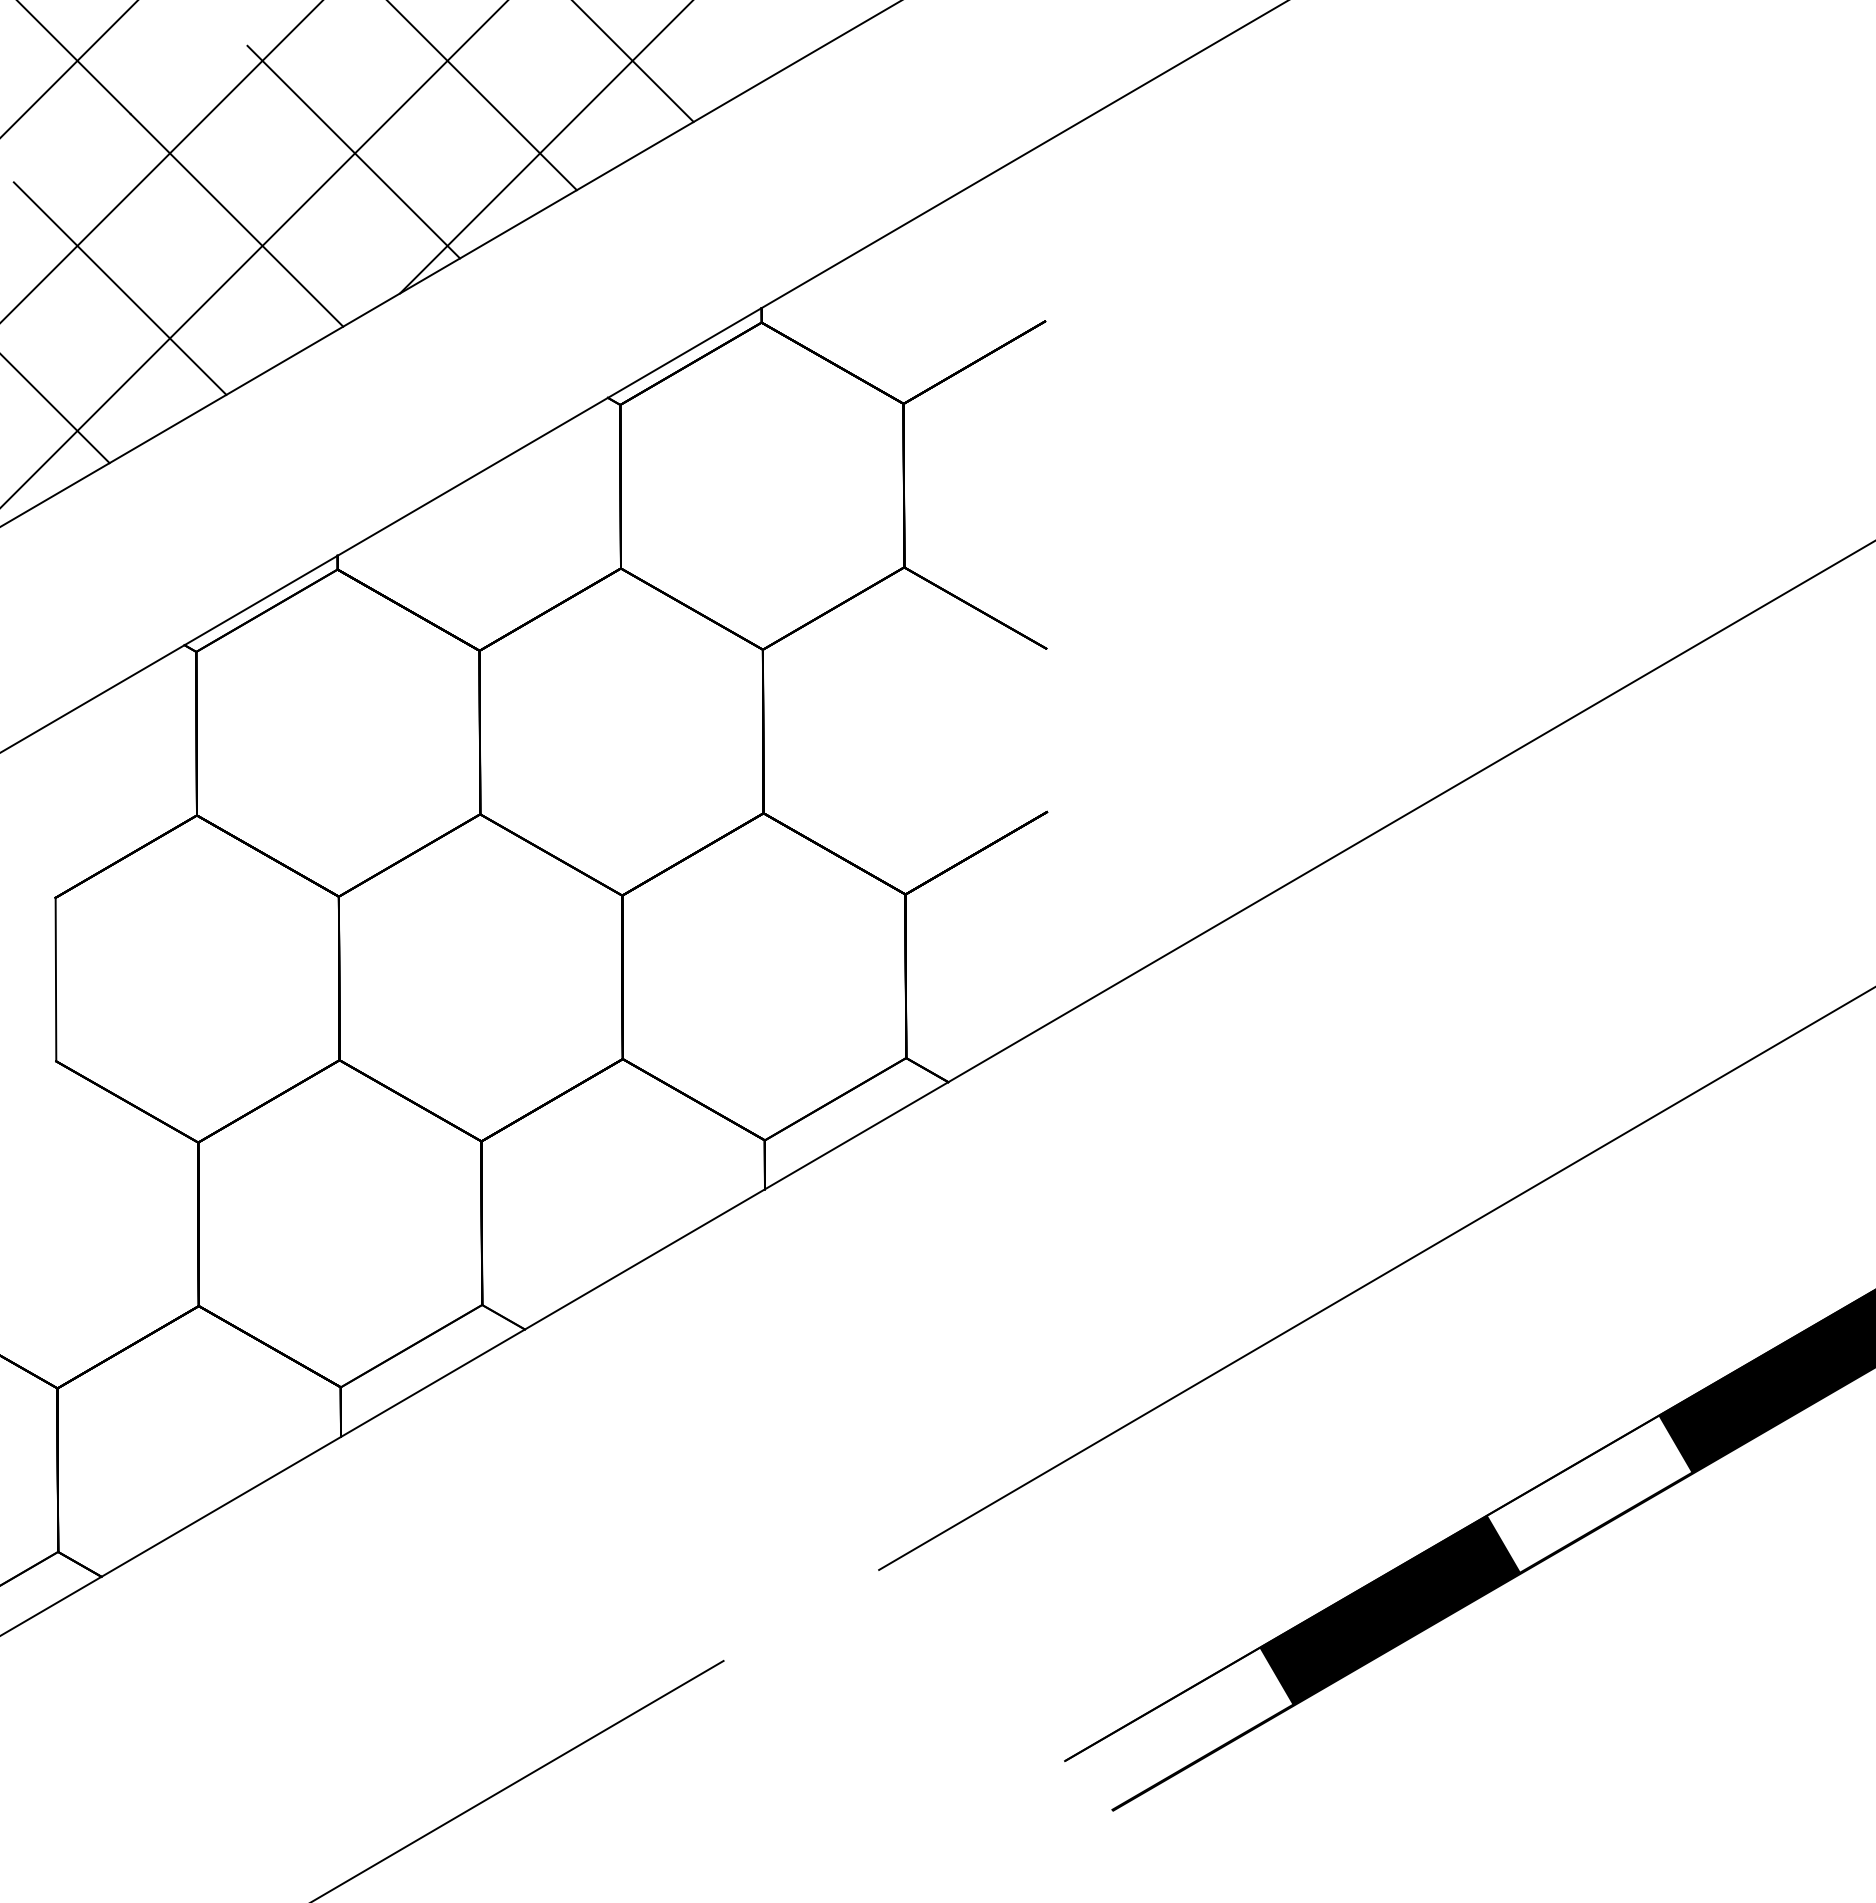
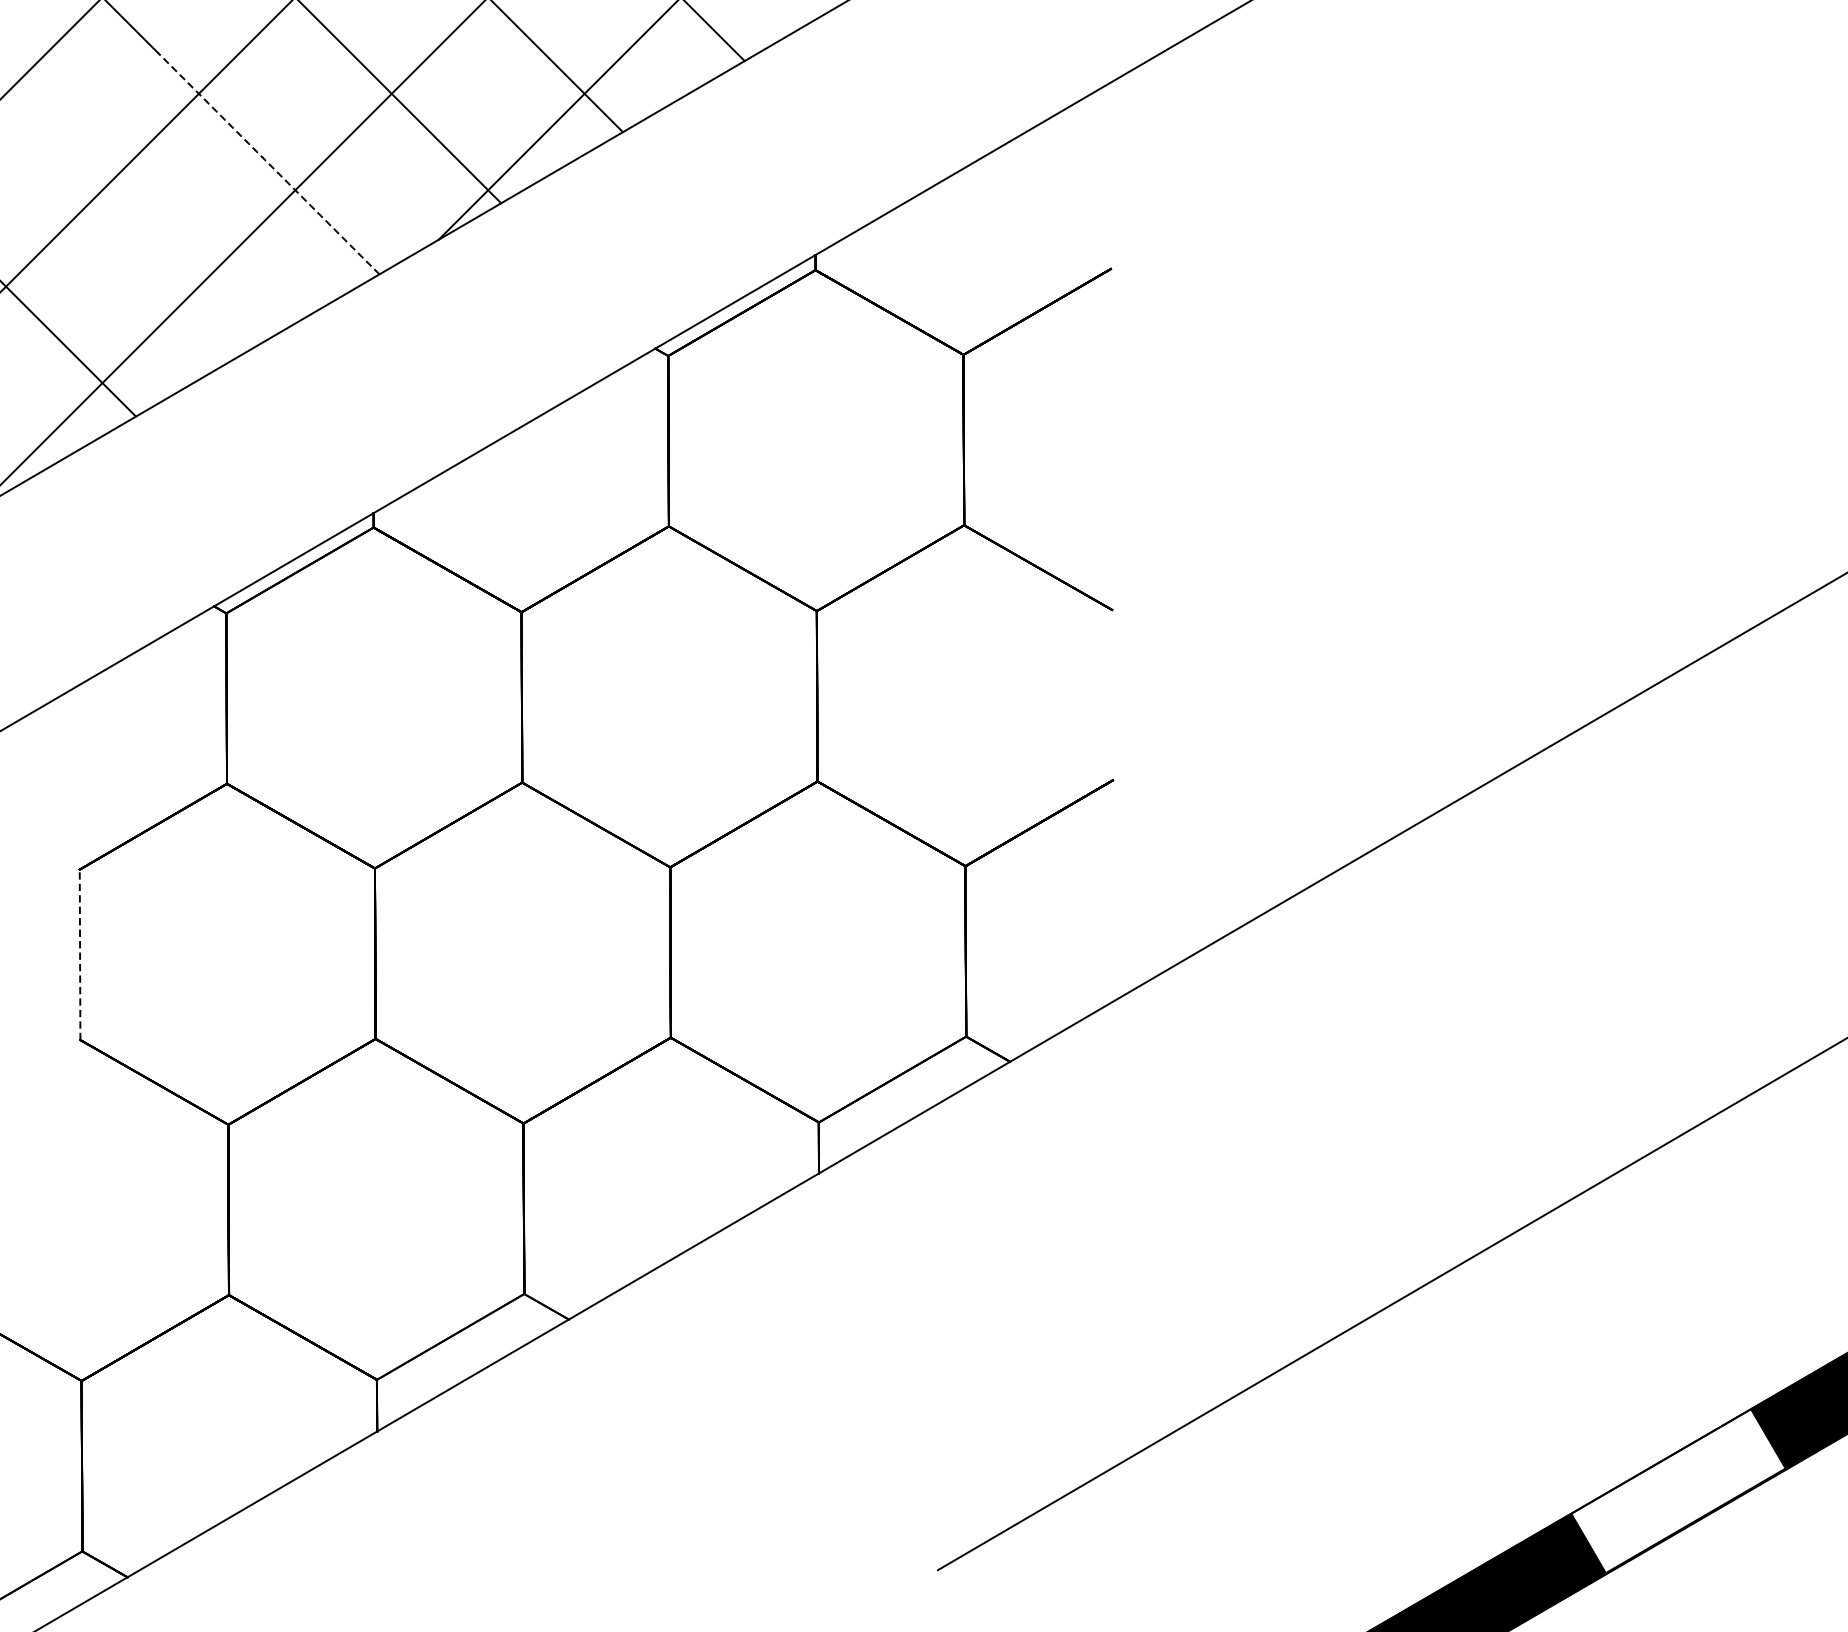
line: (236, 220) -> (268, 163), solid -> dashed
line: (119, 288) -> (146, 234), removed
line: (55, 979) -> (79, 954), solid -> dashed

